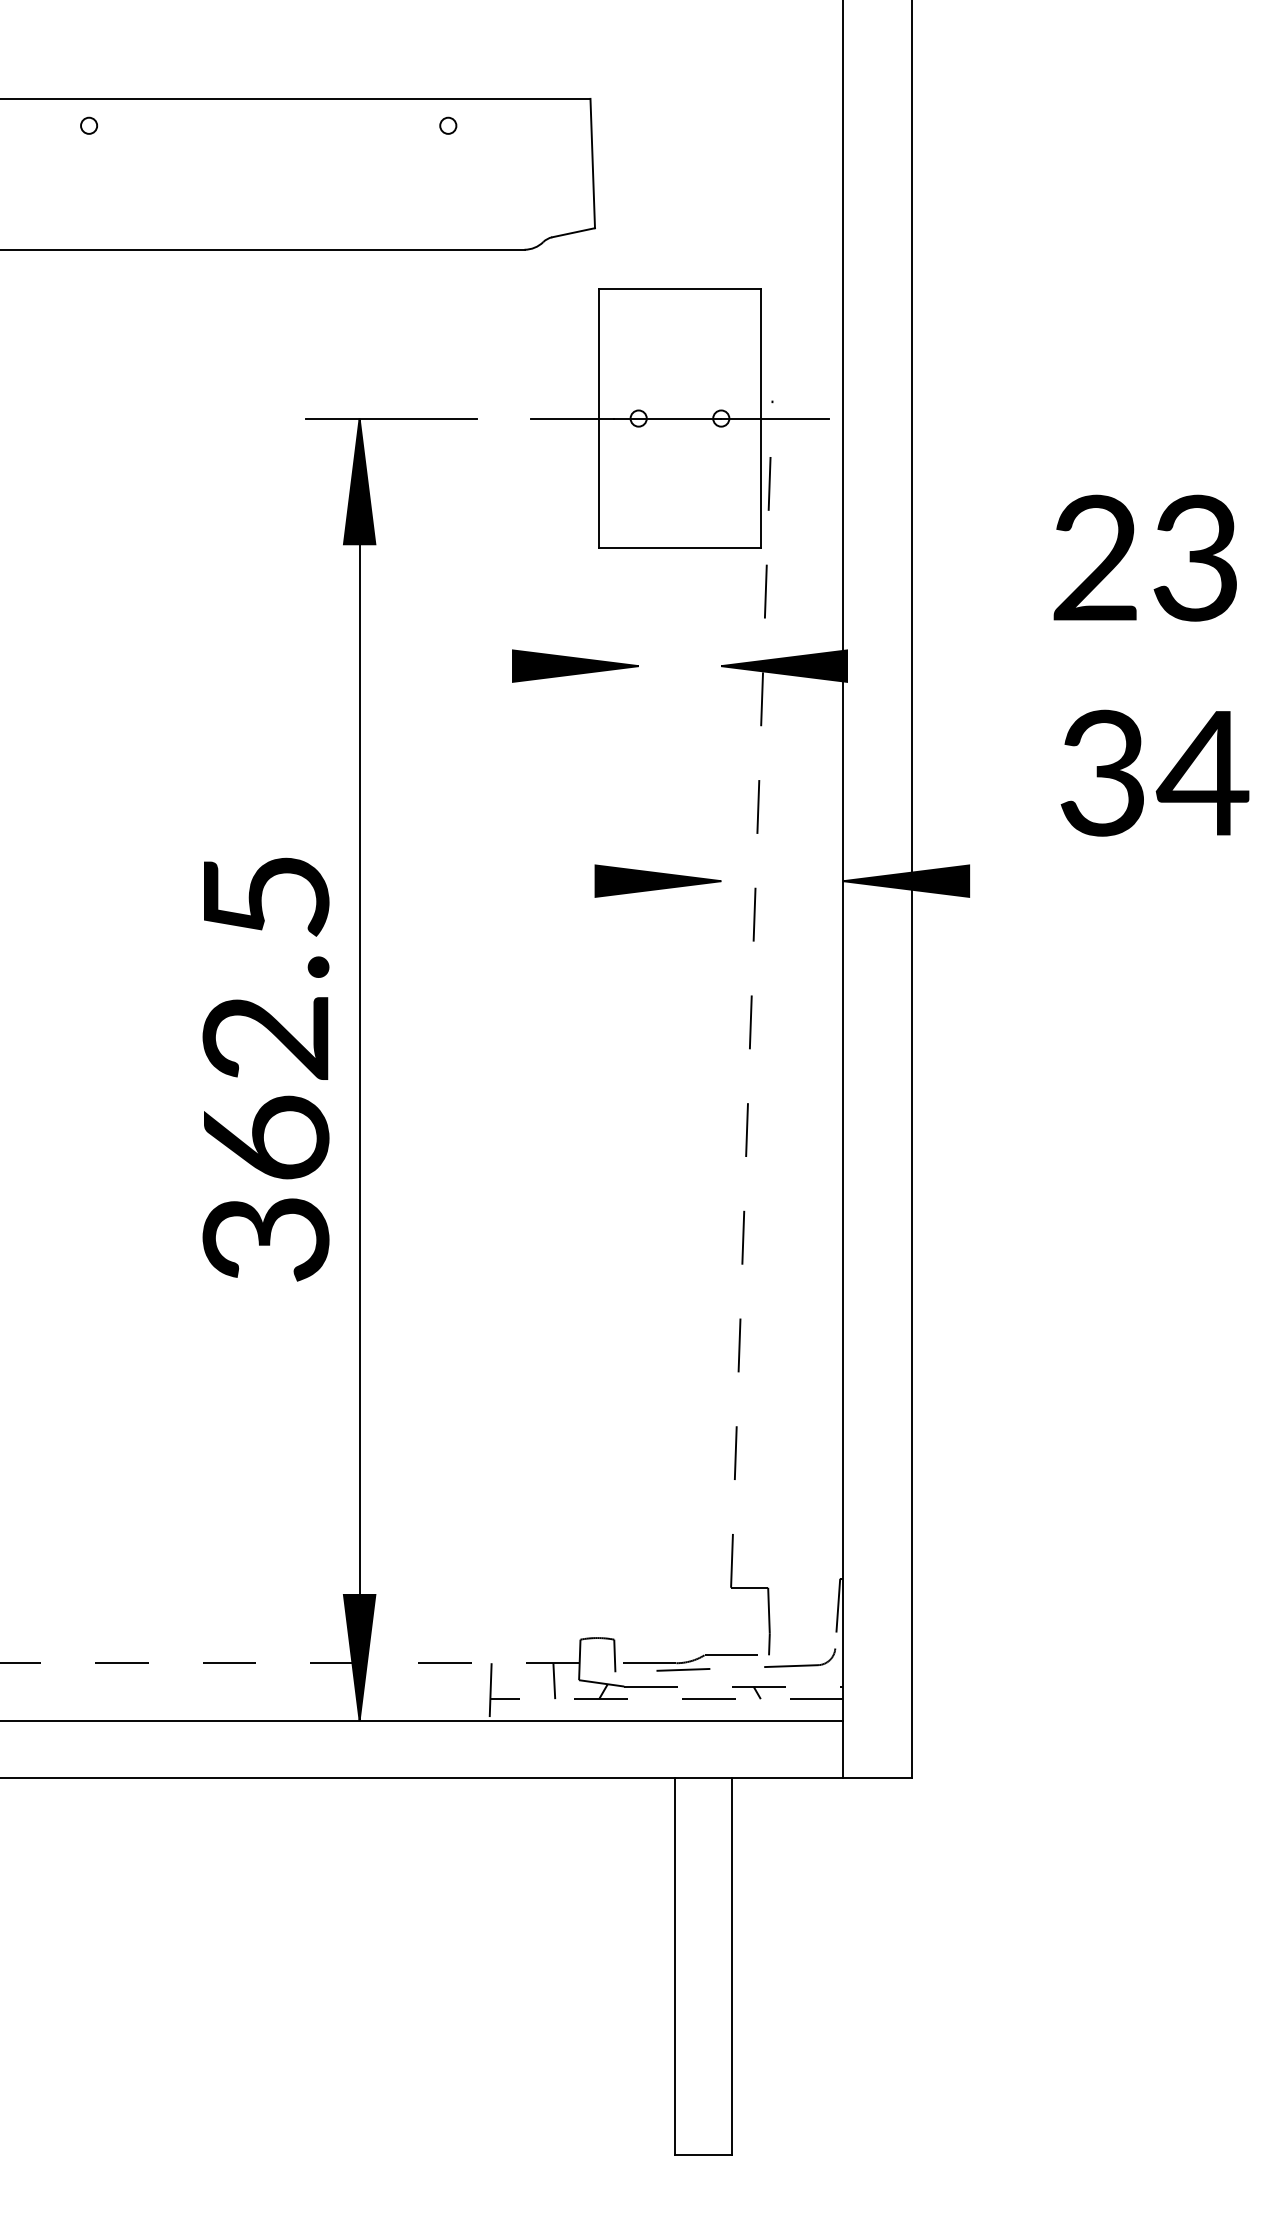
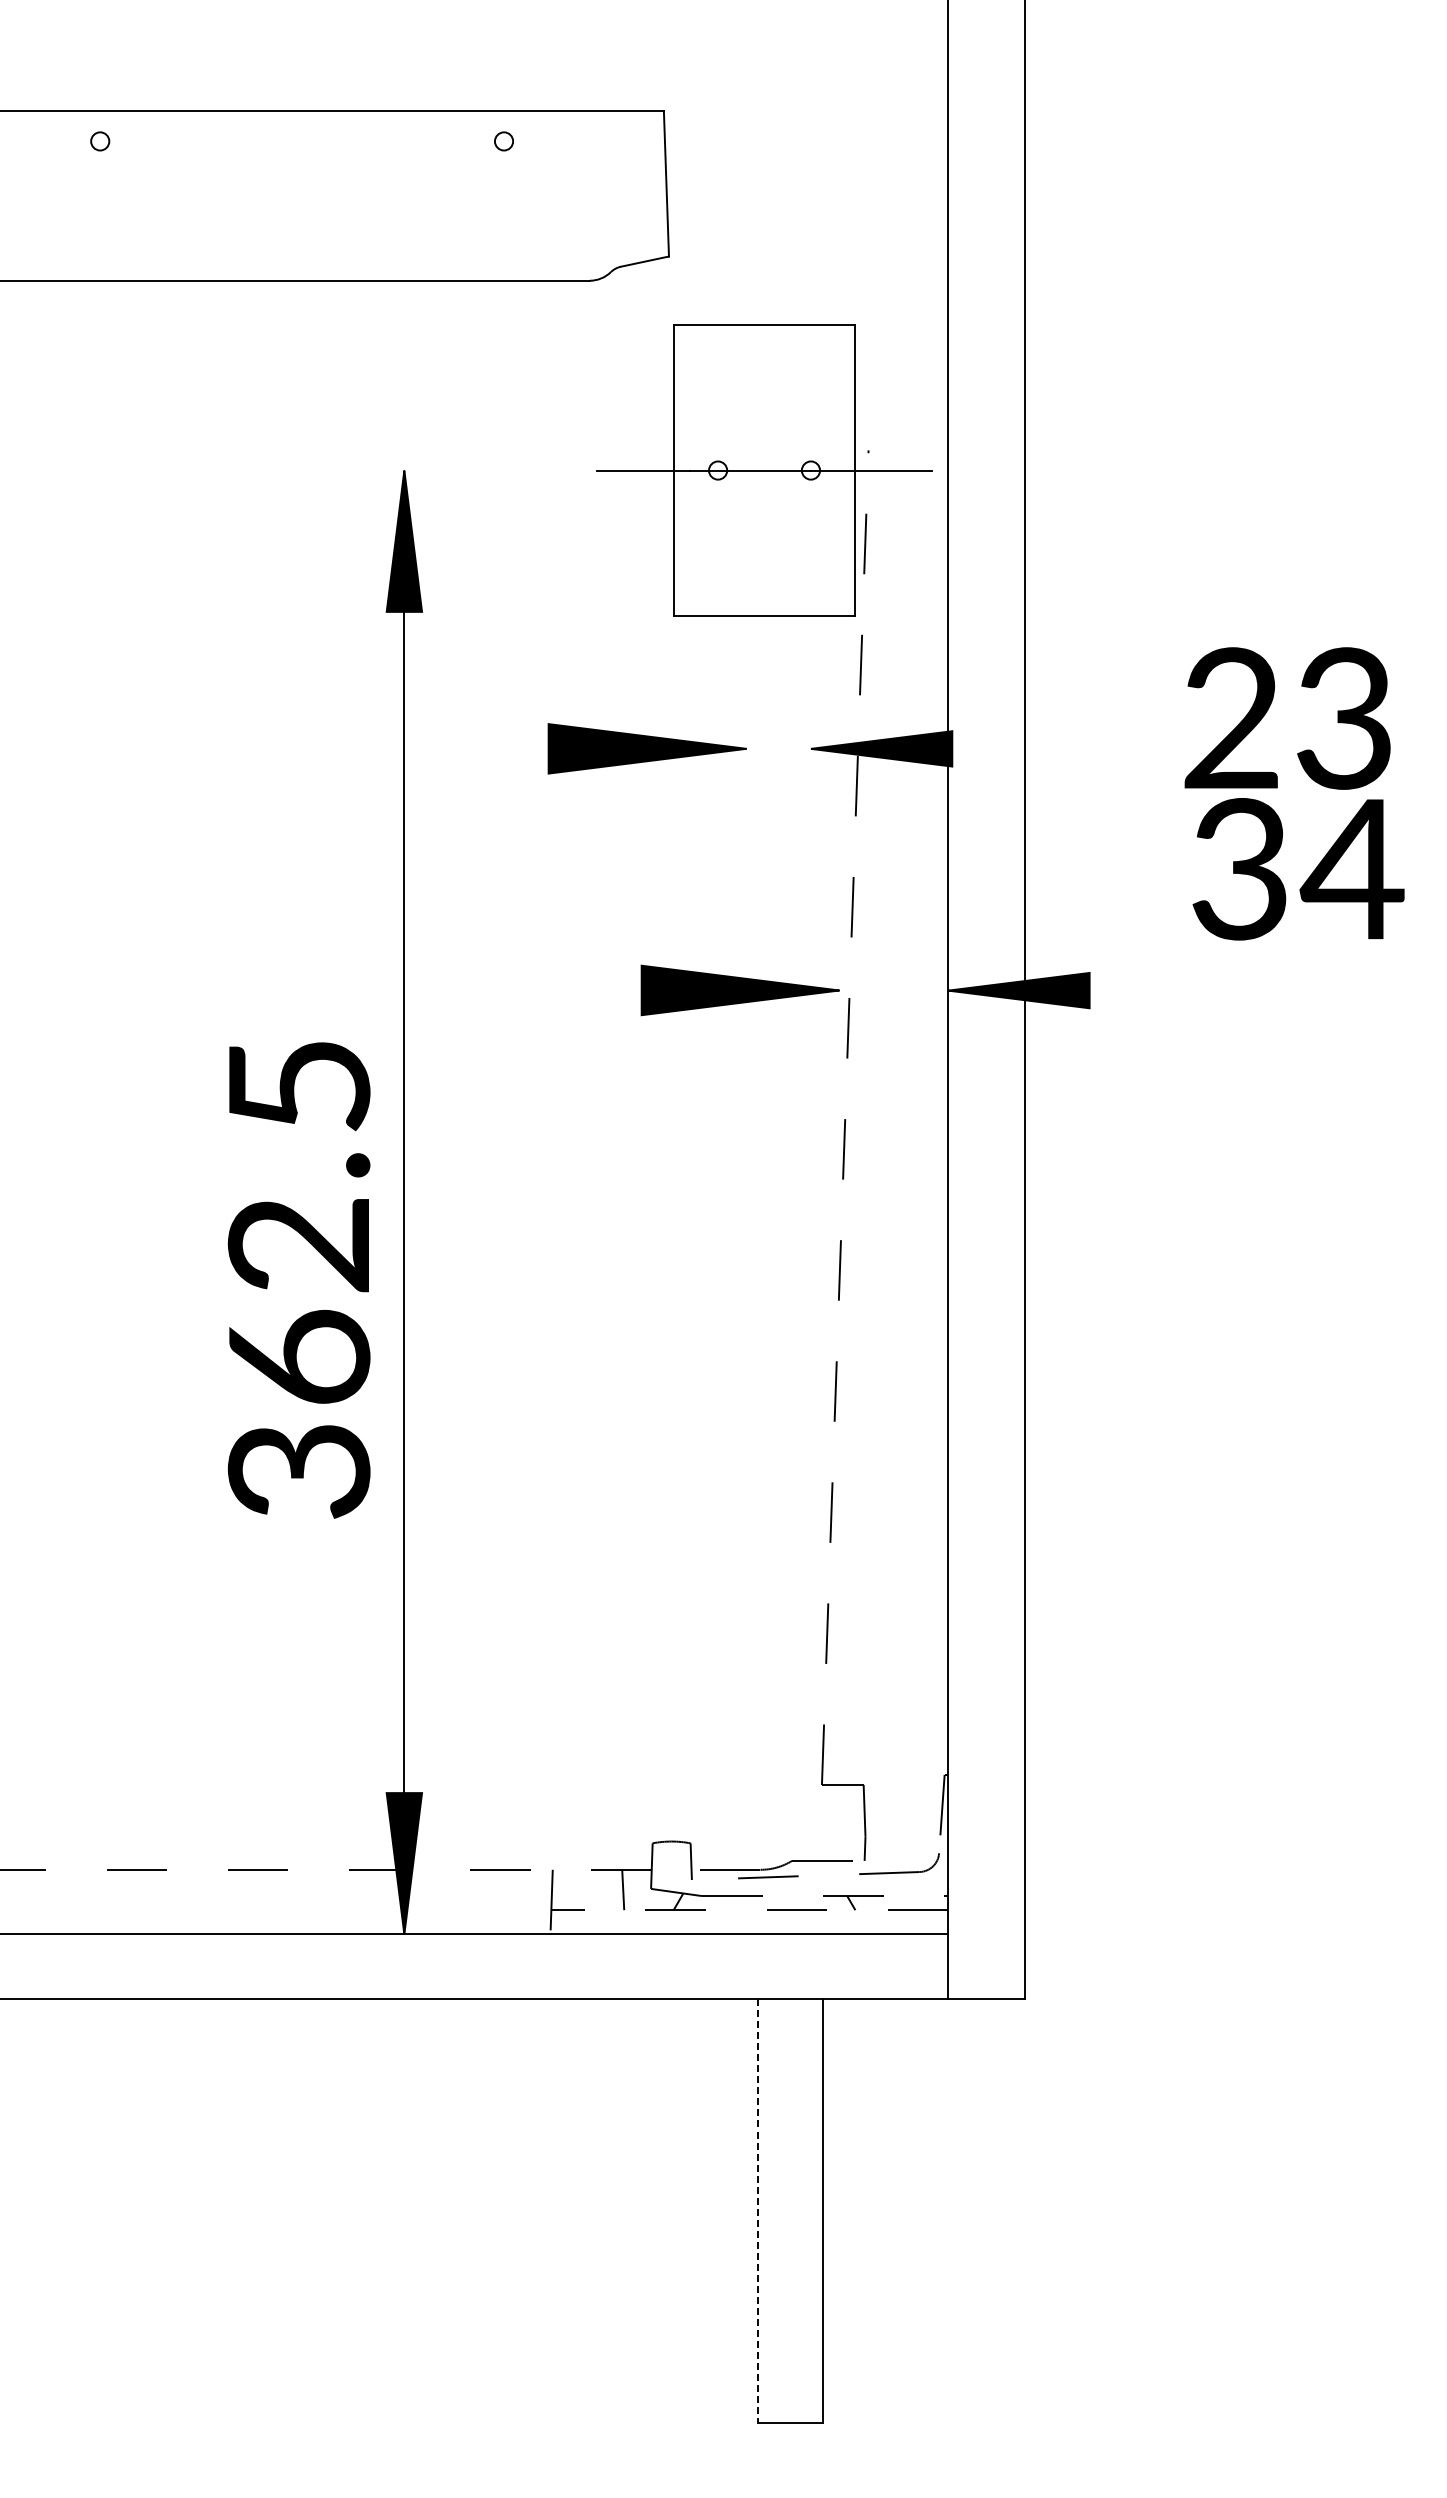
line: (390, 418) -> (439, 470), removed
text: (1145, 558) -> (1287, 718), moved
part: (575, 665) -> (646, 748), size x1.4
part: (657, 881) -> (739, 990), size x1.4
text: (265, 1069) -> (298, 1280), moved
line: (674, 1967) -> (758, 2211), solid -> dashed

